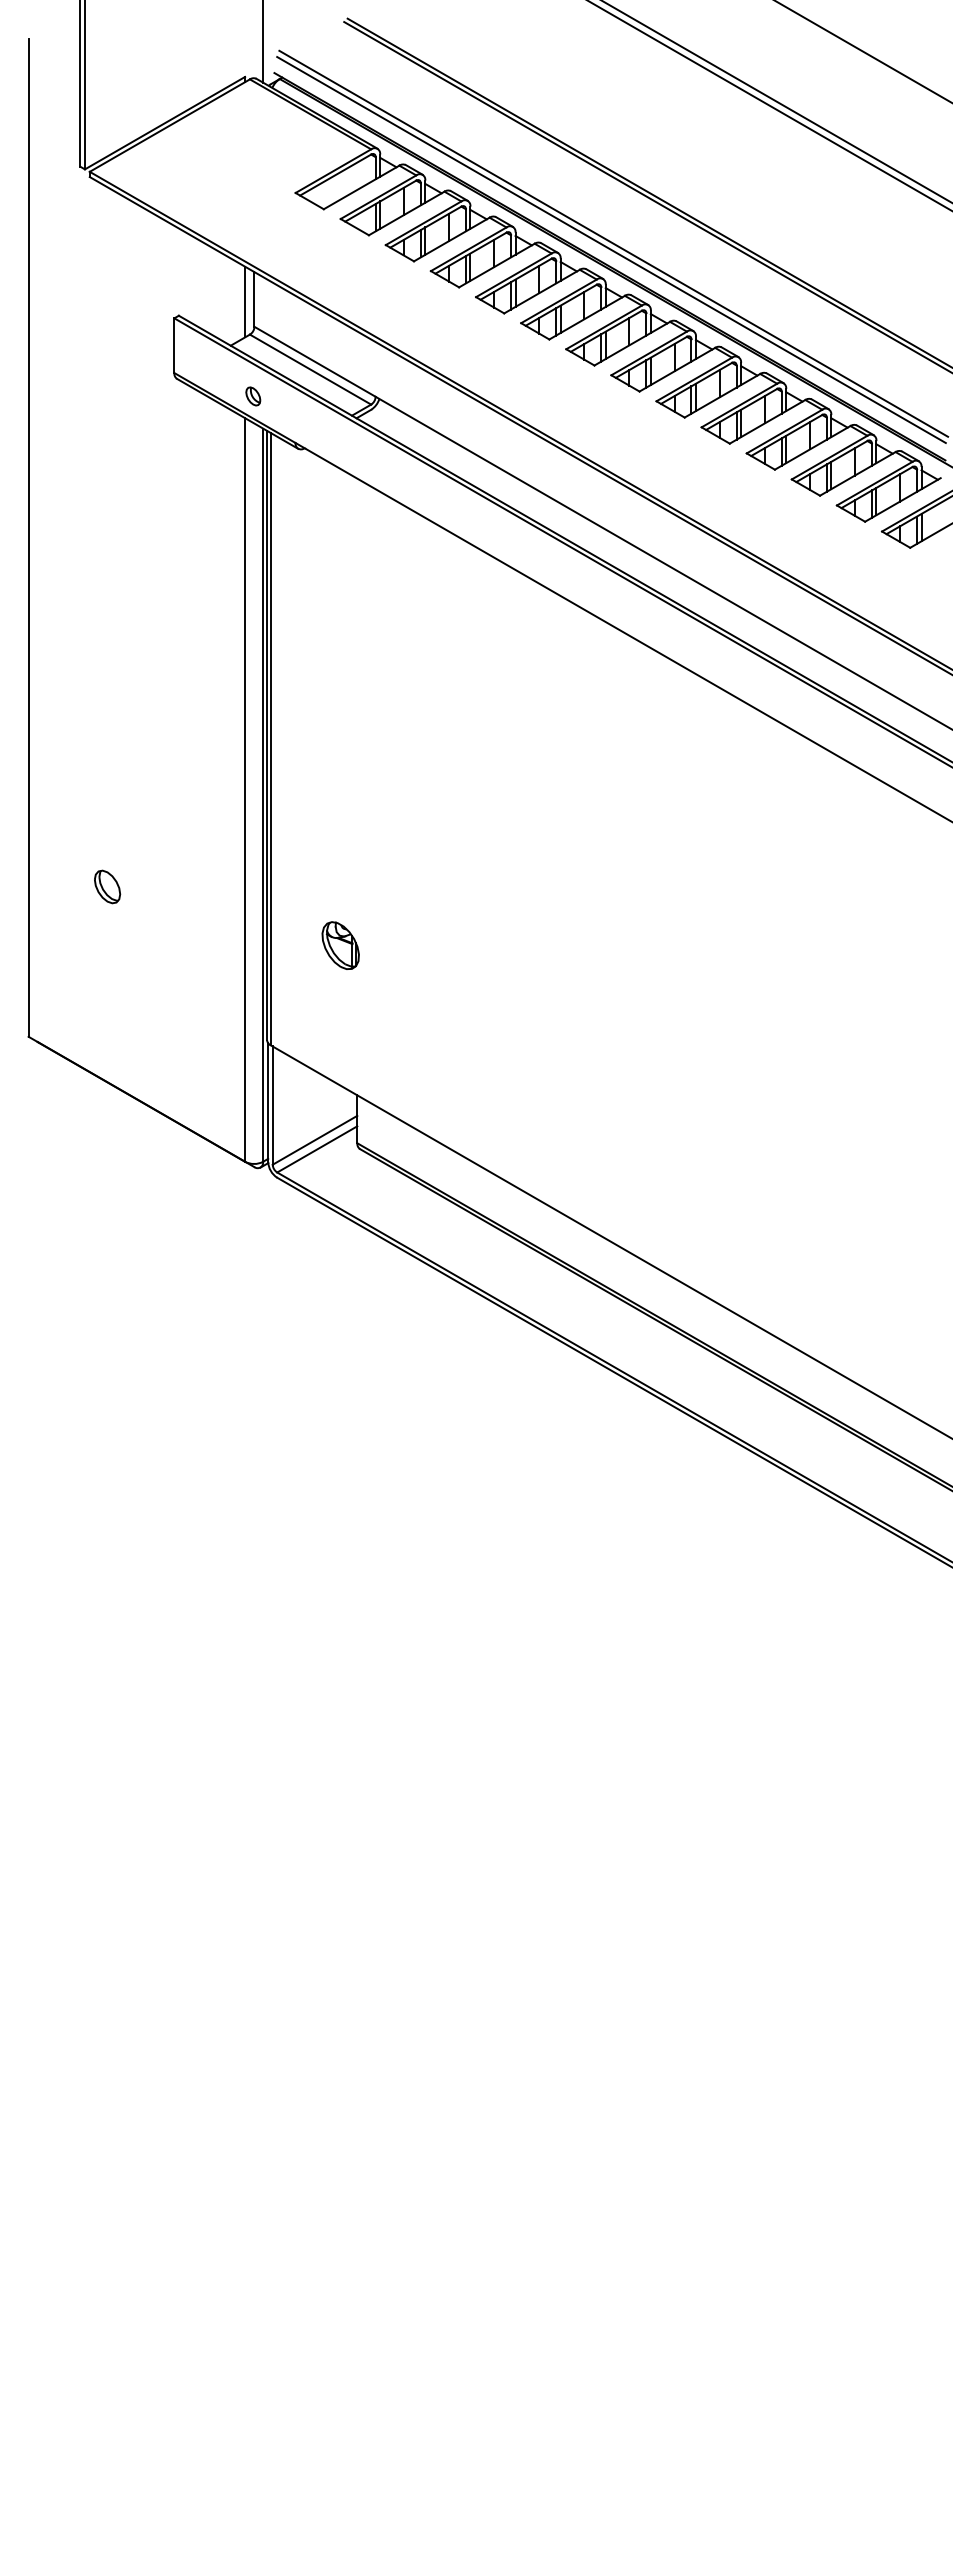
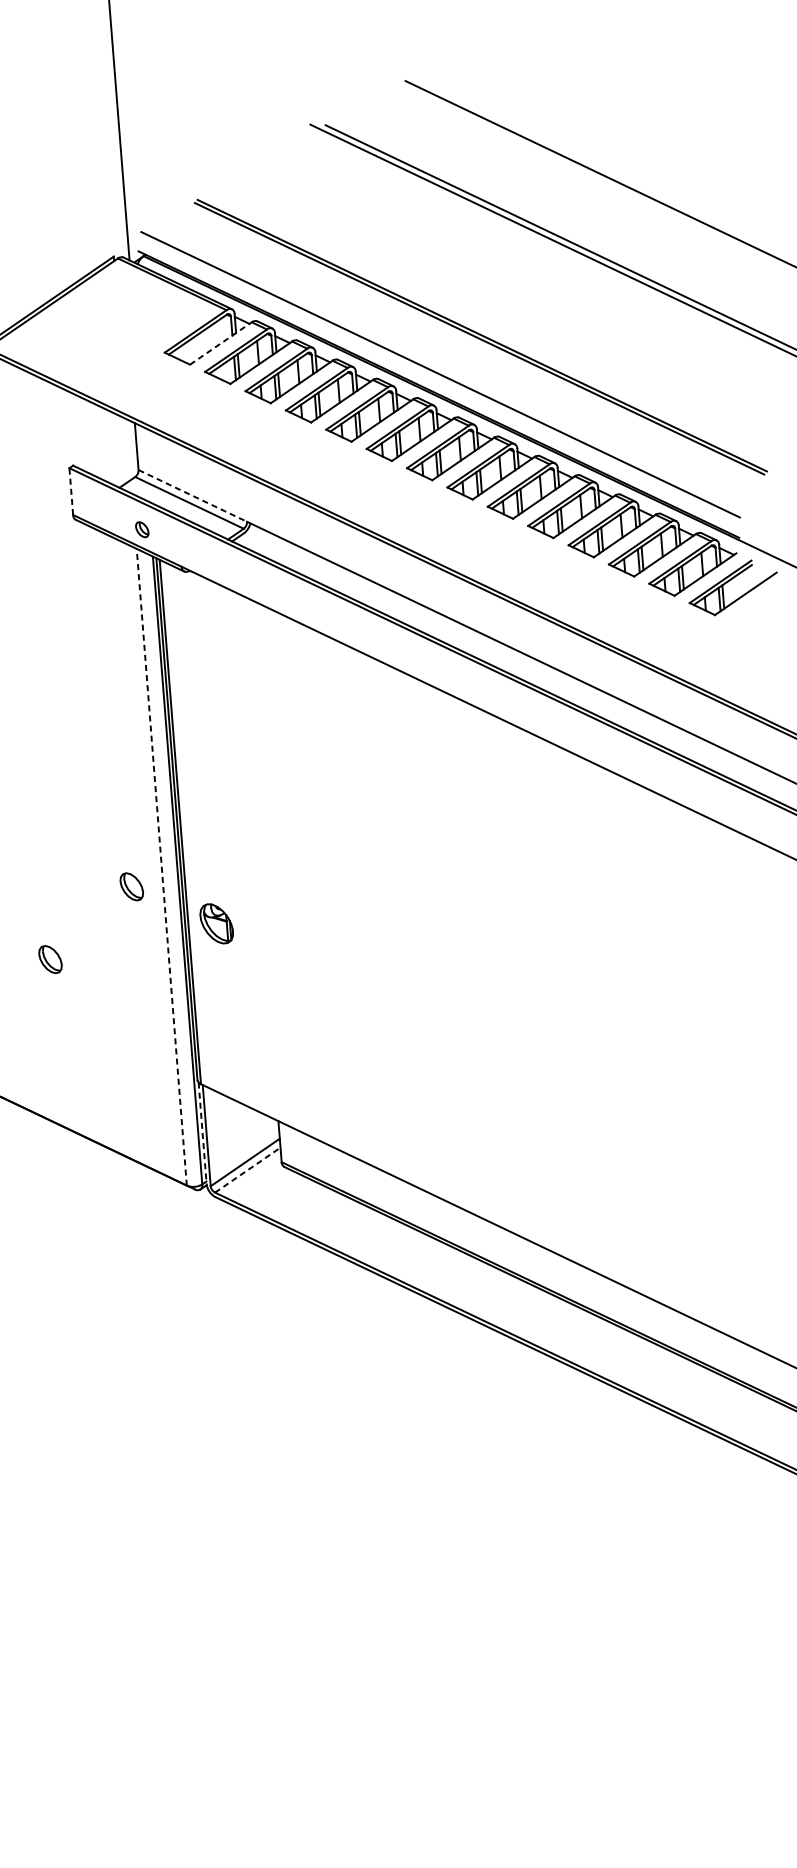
line: (361, 187) -> (220, 343), solid -> dashed
line: (611, 250) -> (439, 380), removed
line: (245, 301) -> (129, 448), removed
line: (174, 345) -> (71, 491), solid -> dashed
line: (315, 362) -> (193, 496), solid -> dashed
line: (245, 790) -> (162, 867), solid -> dashed
part: (208, 809) -> (131, 886), added
part: (340, 945) -> (216, 923), moved
line: (268, 1103) -> (202, 1134), solid -> dashed
line: (317, 1149) -> (248, 1170), solid -> dashed

